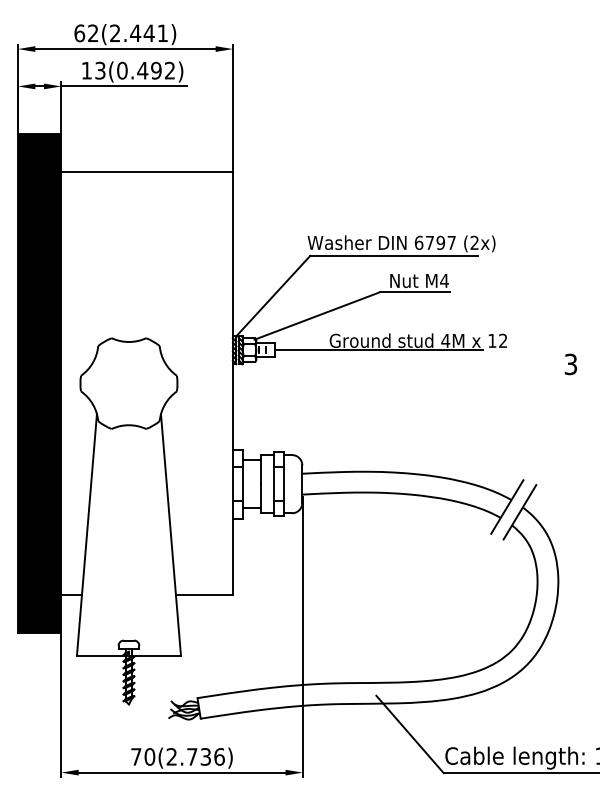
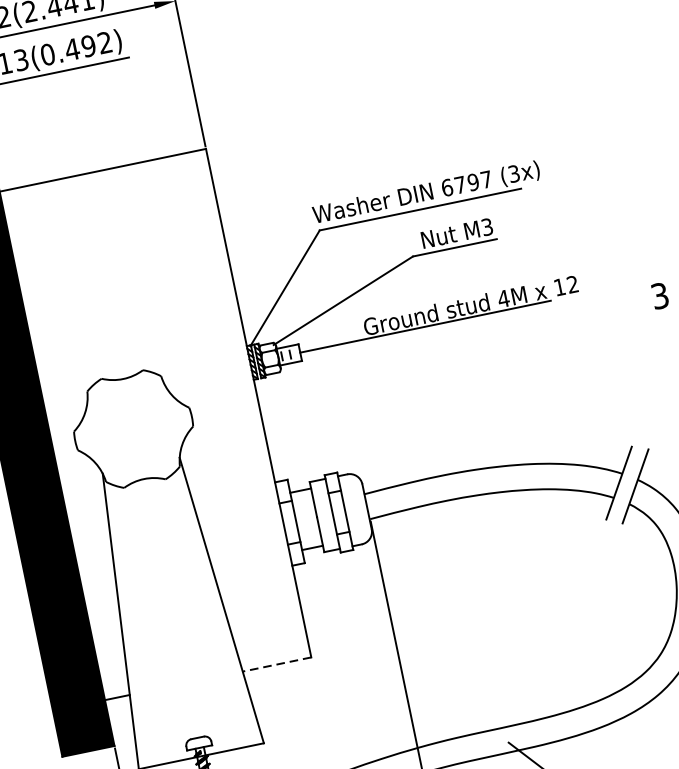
text: (474, 243) -> (514, 174), (2x) -> (3x)
text: (444, 280) -> (487, 226), M4 -> M3
line: (204, 595) -> (277, 664), solid -> dashed

